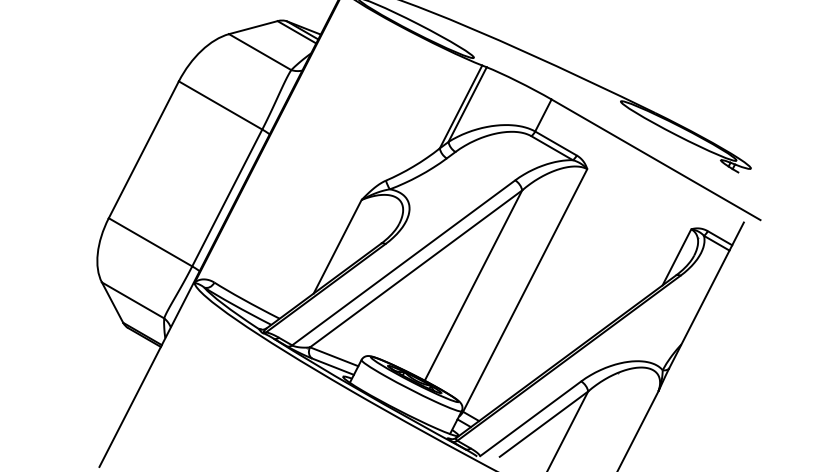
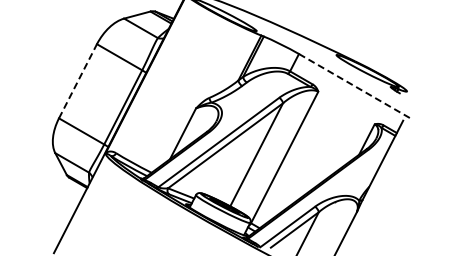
line: (144, 150) -> (78, 81), solid -> dashed
line: (657, 159) -> (356, 86), solid -> dashed

